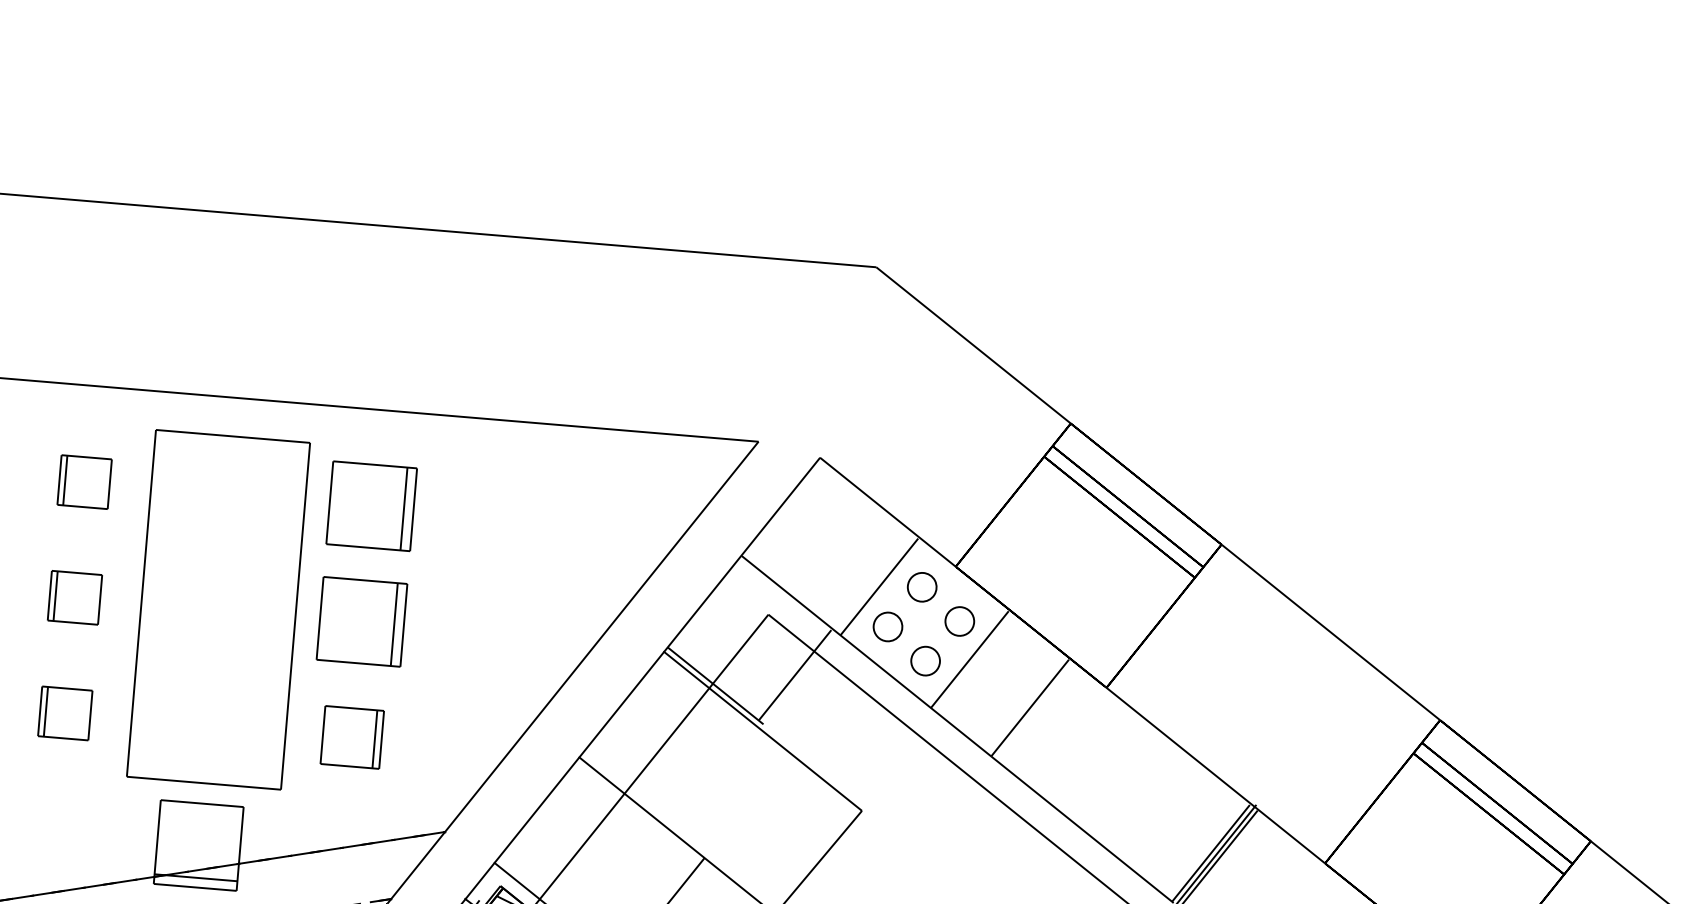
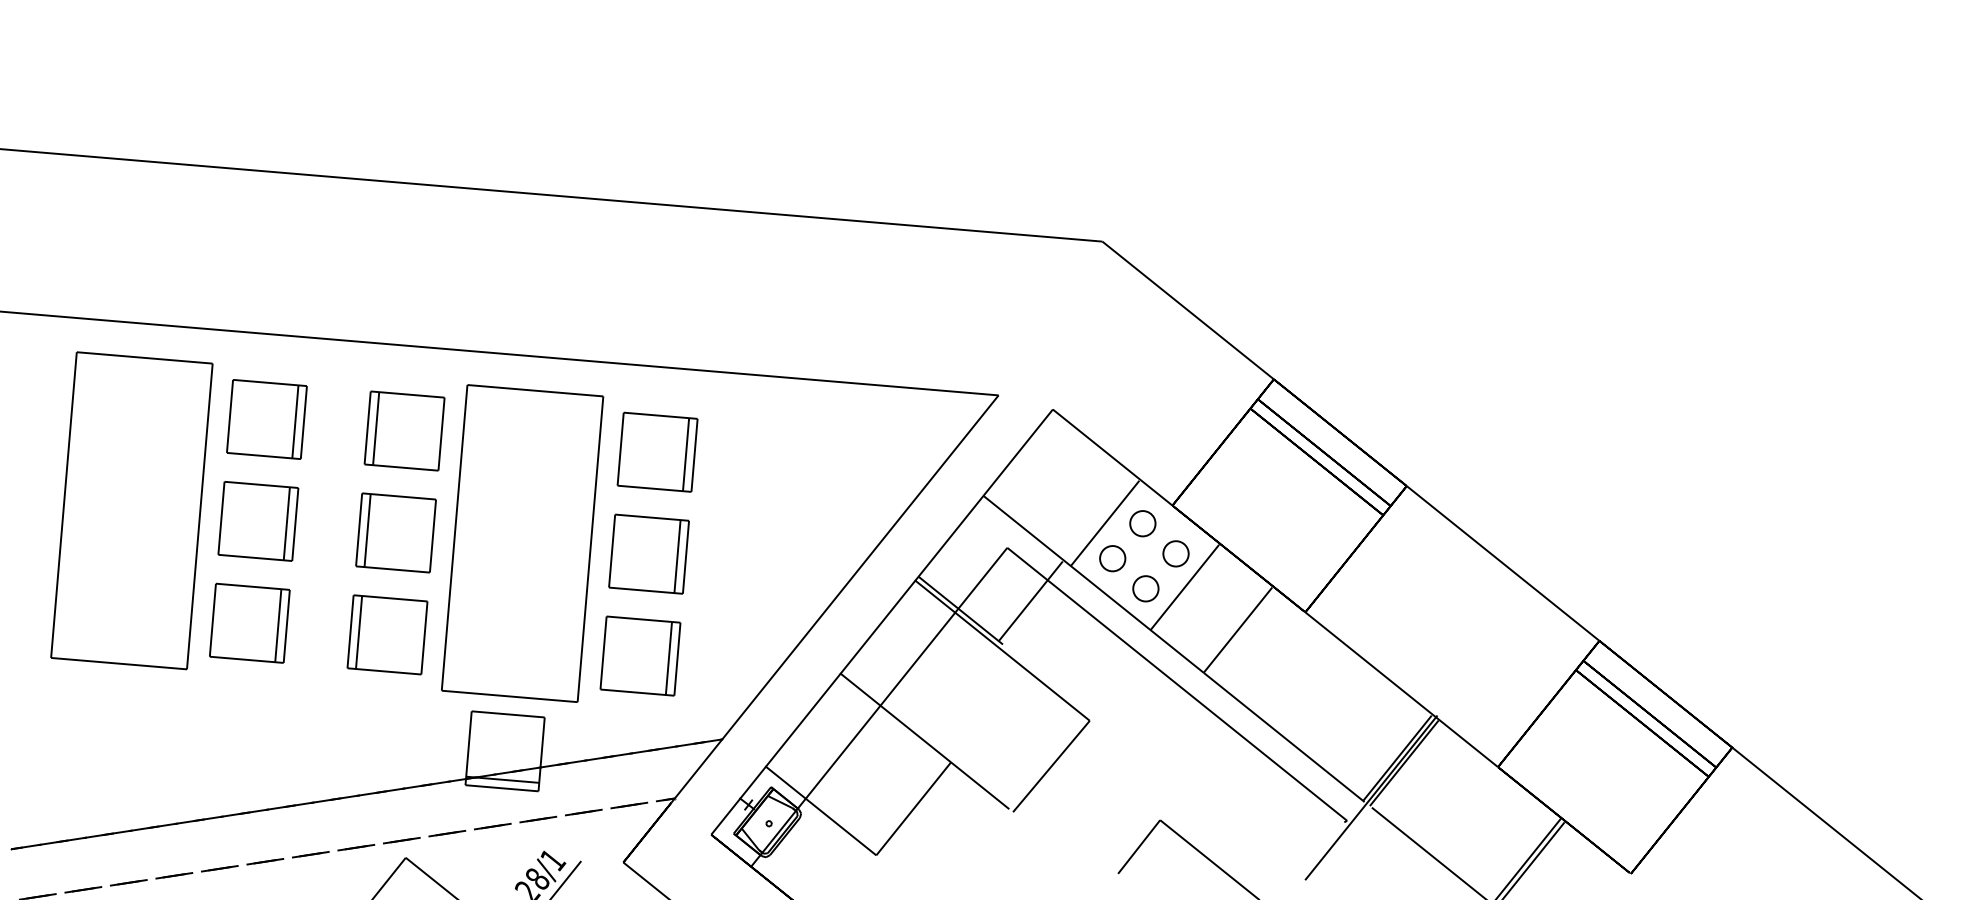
part: (84, 481) -> (404, 430), size x1.67
part: (74, 597) -> (395, 532), size x1.67
part: (65, 712) -> (387, 634), size x1.67
part: (352, 736) -> (640, 655), size x1.43

